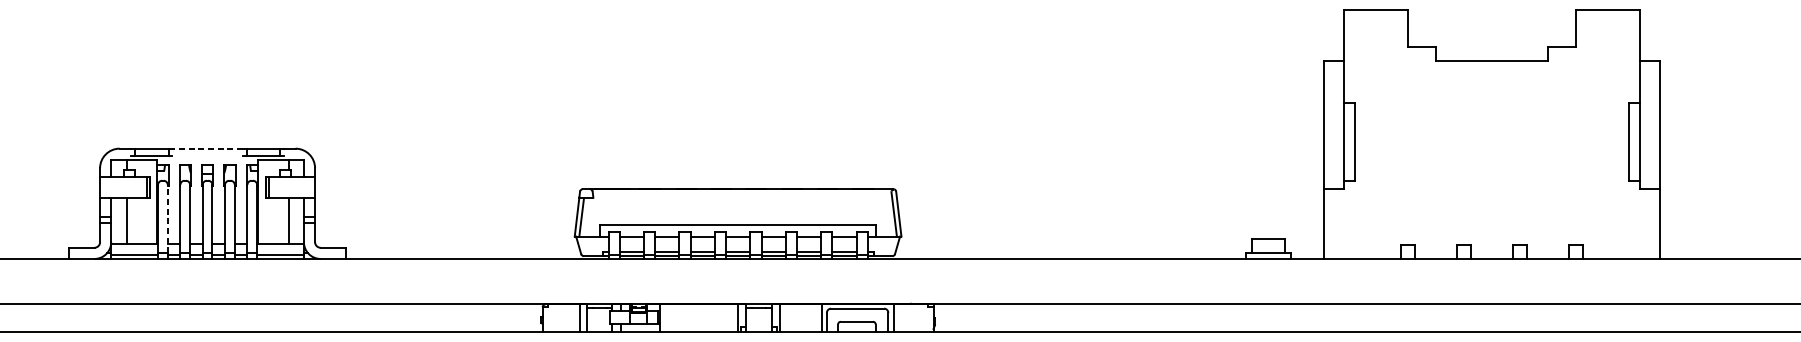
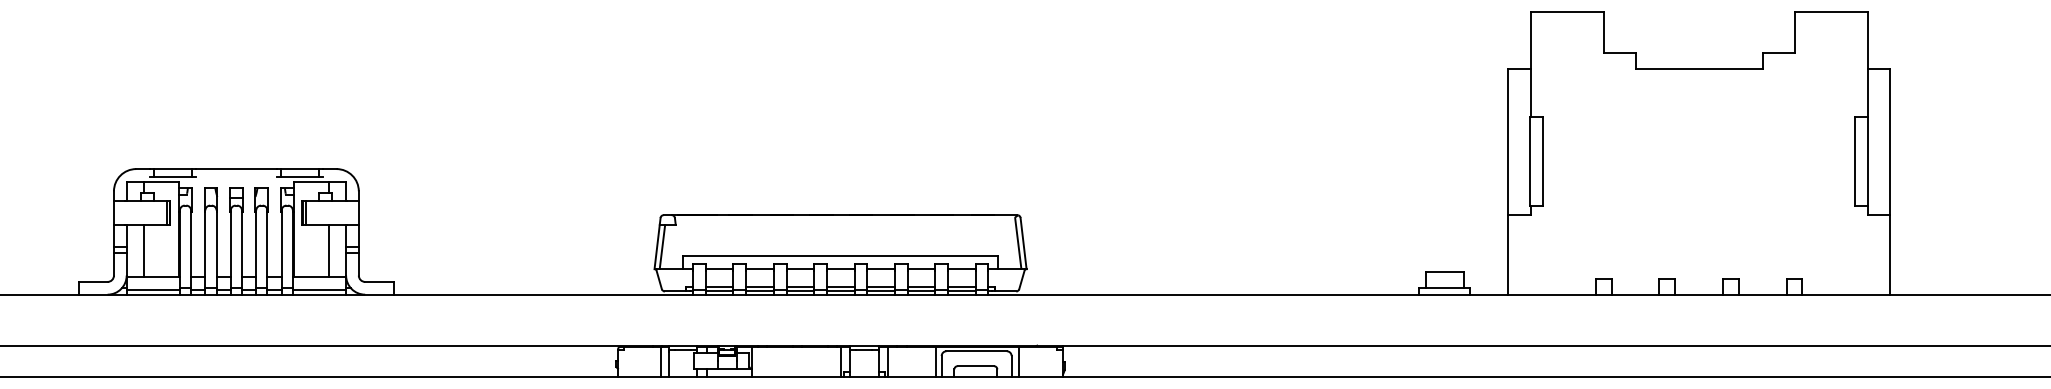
line: (206, 149) -> (235, 169), dashed -> solid
line: (168, 219) -> (191, 249), dashed -> solid

